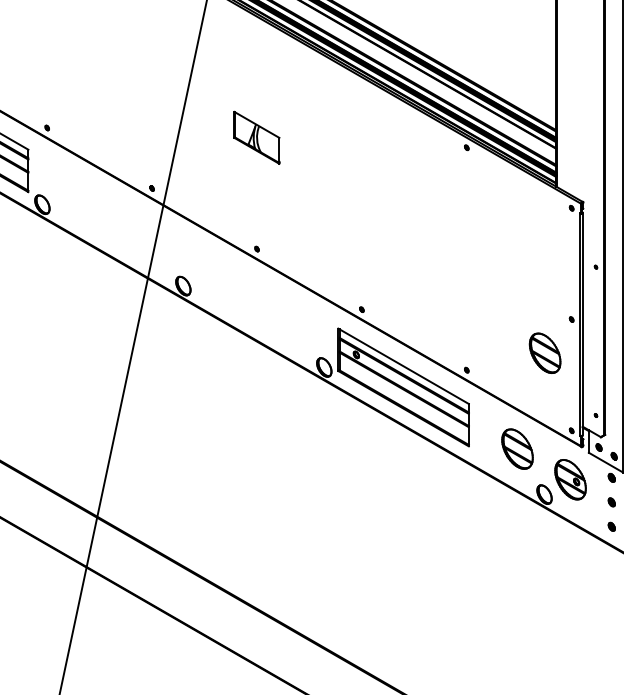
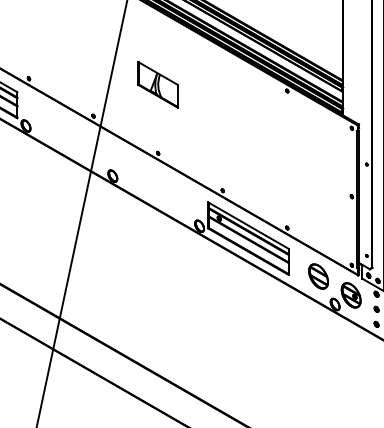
part: (255, 137) -> (157, 84), size x1.43
part: (545, 353) -> (335, 217), removed

